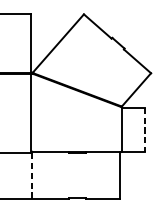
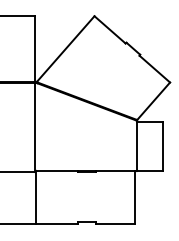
line: (145, 130) -> (163, 146), dashed -> solid
line: (32, 174) -> (36, 196), dashed -> solid

